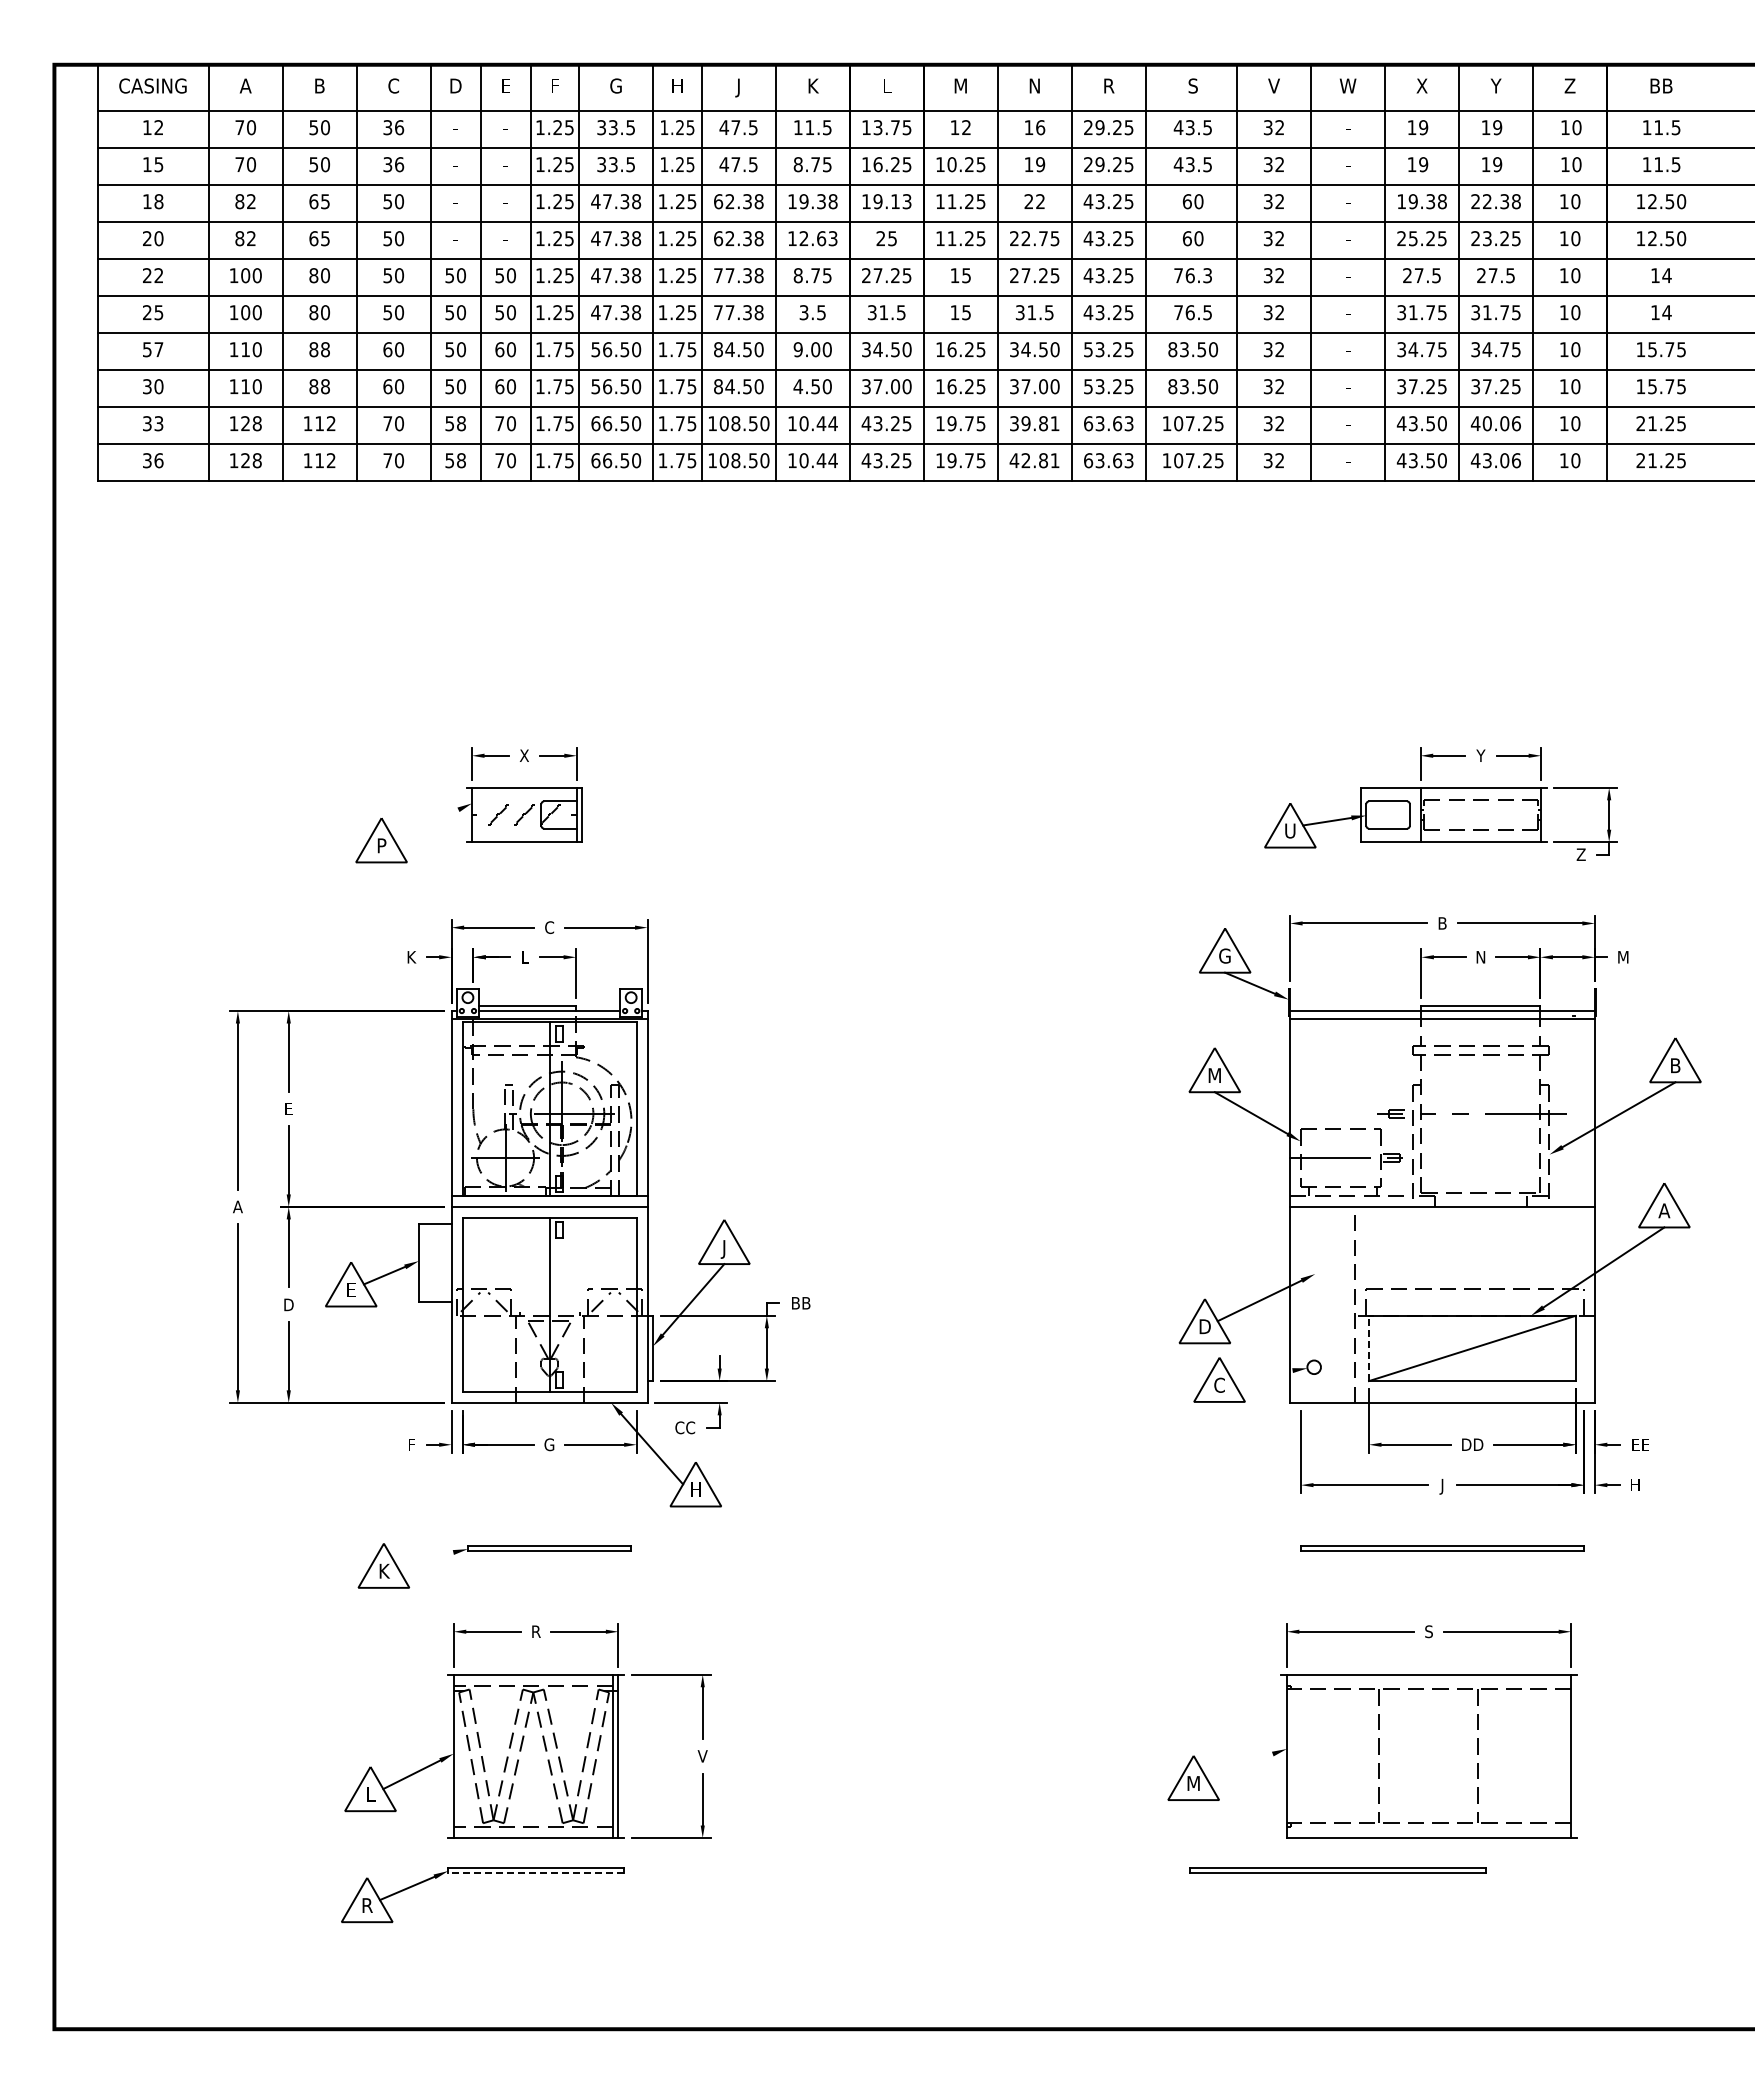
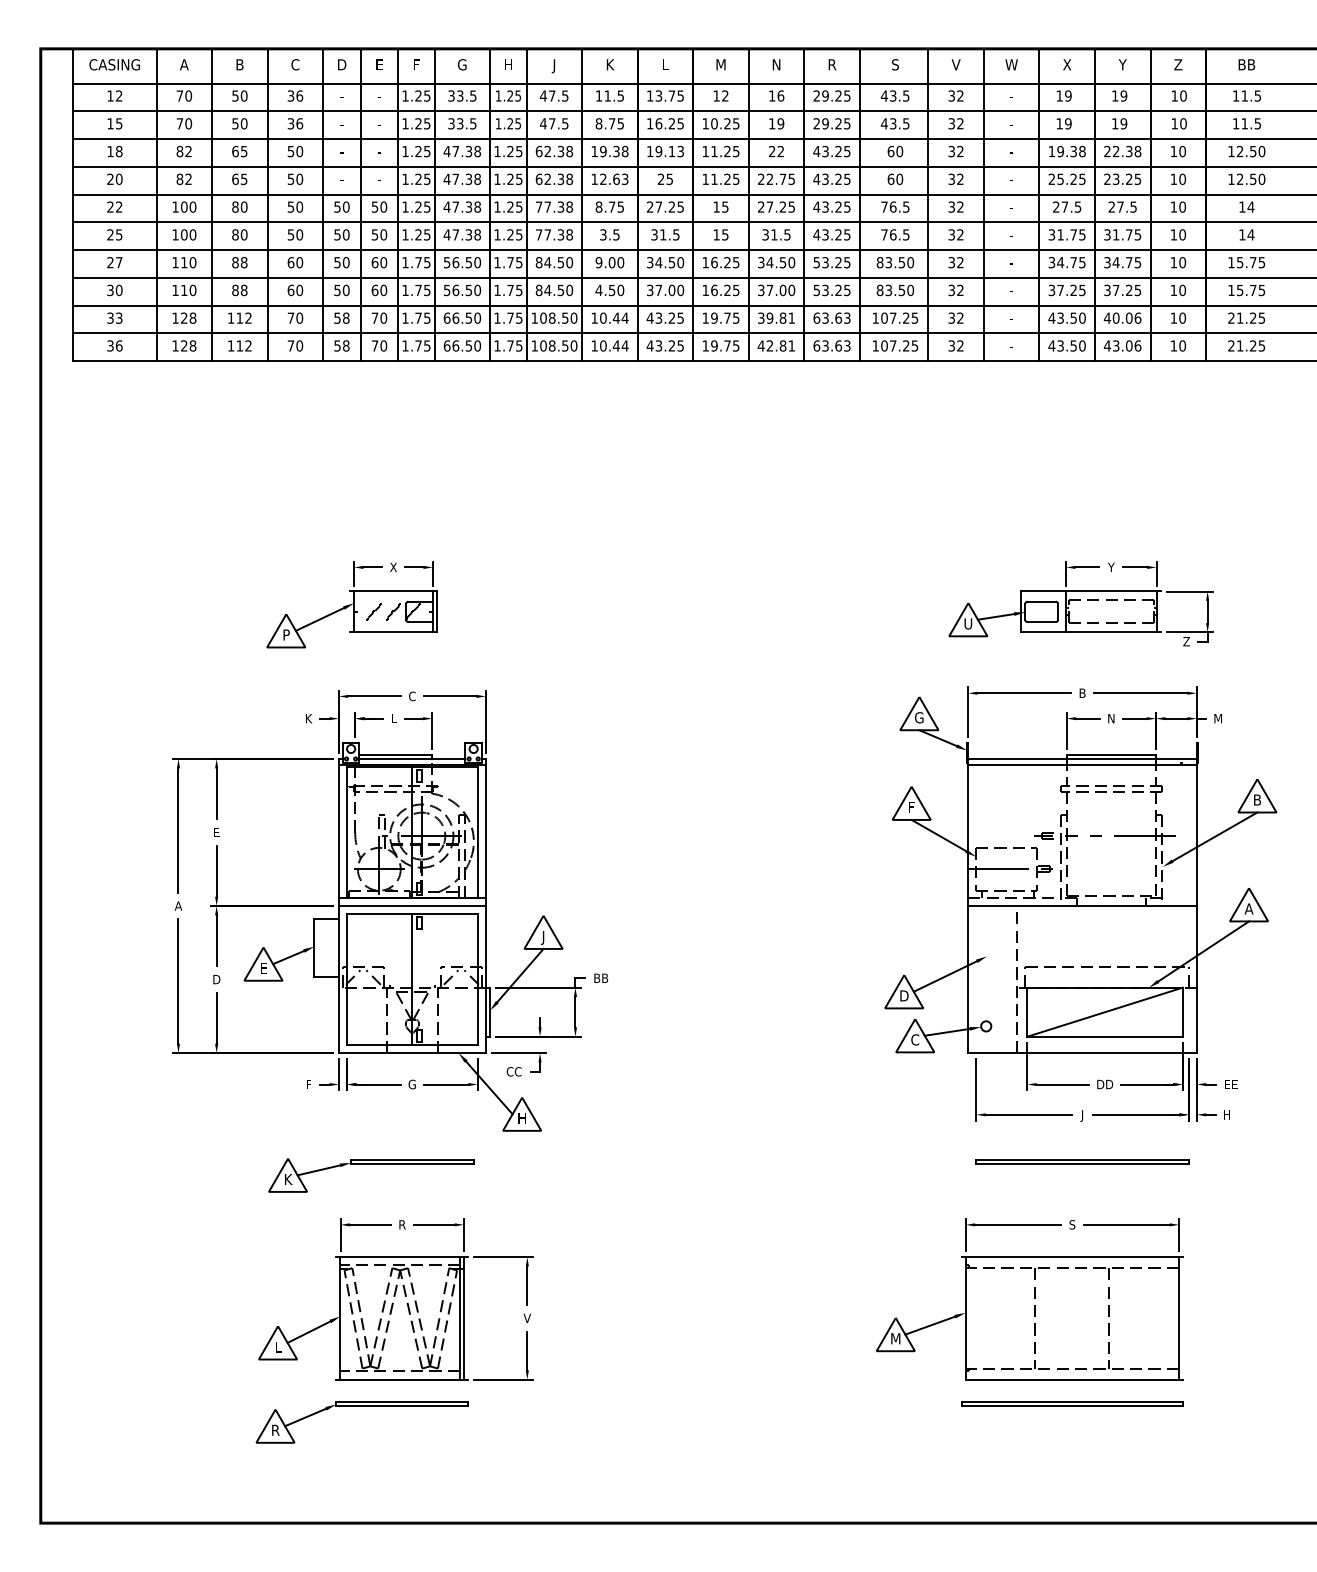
text: (1207, 275) -> (906, 206), 76.3 -> 76.5
text: (147, 349) -> (110, 262), 57 -> 27
line: (426, 824) -> (320, 619), added
text: (1214, 1075) -> (911, 807), M -> F
line: (1369, 1348) -> (1027, 1012), dashed -> solid
line: (1262, 1374) -> (947, 1031), added
line: (424, 1558) -> (318, 1169), added
line: (1239, 1766) -> (930, 1325), added
part: (1337, 1870) -> (1072, 1404), moved
line: (536, 1873) -> (402, 1406), dashed -> solid

